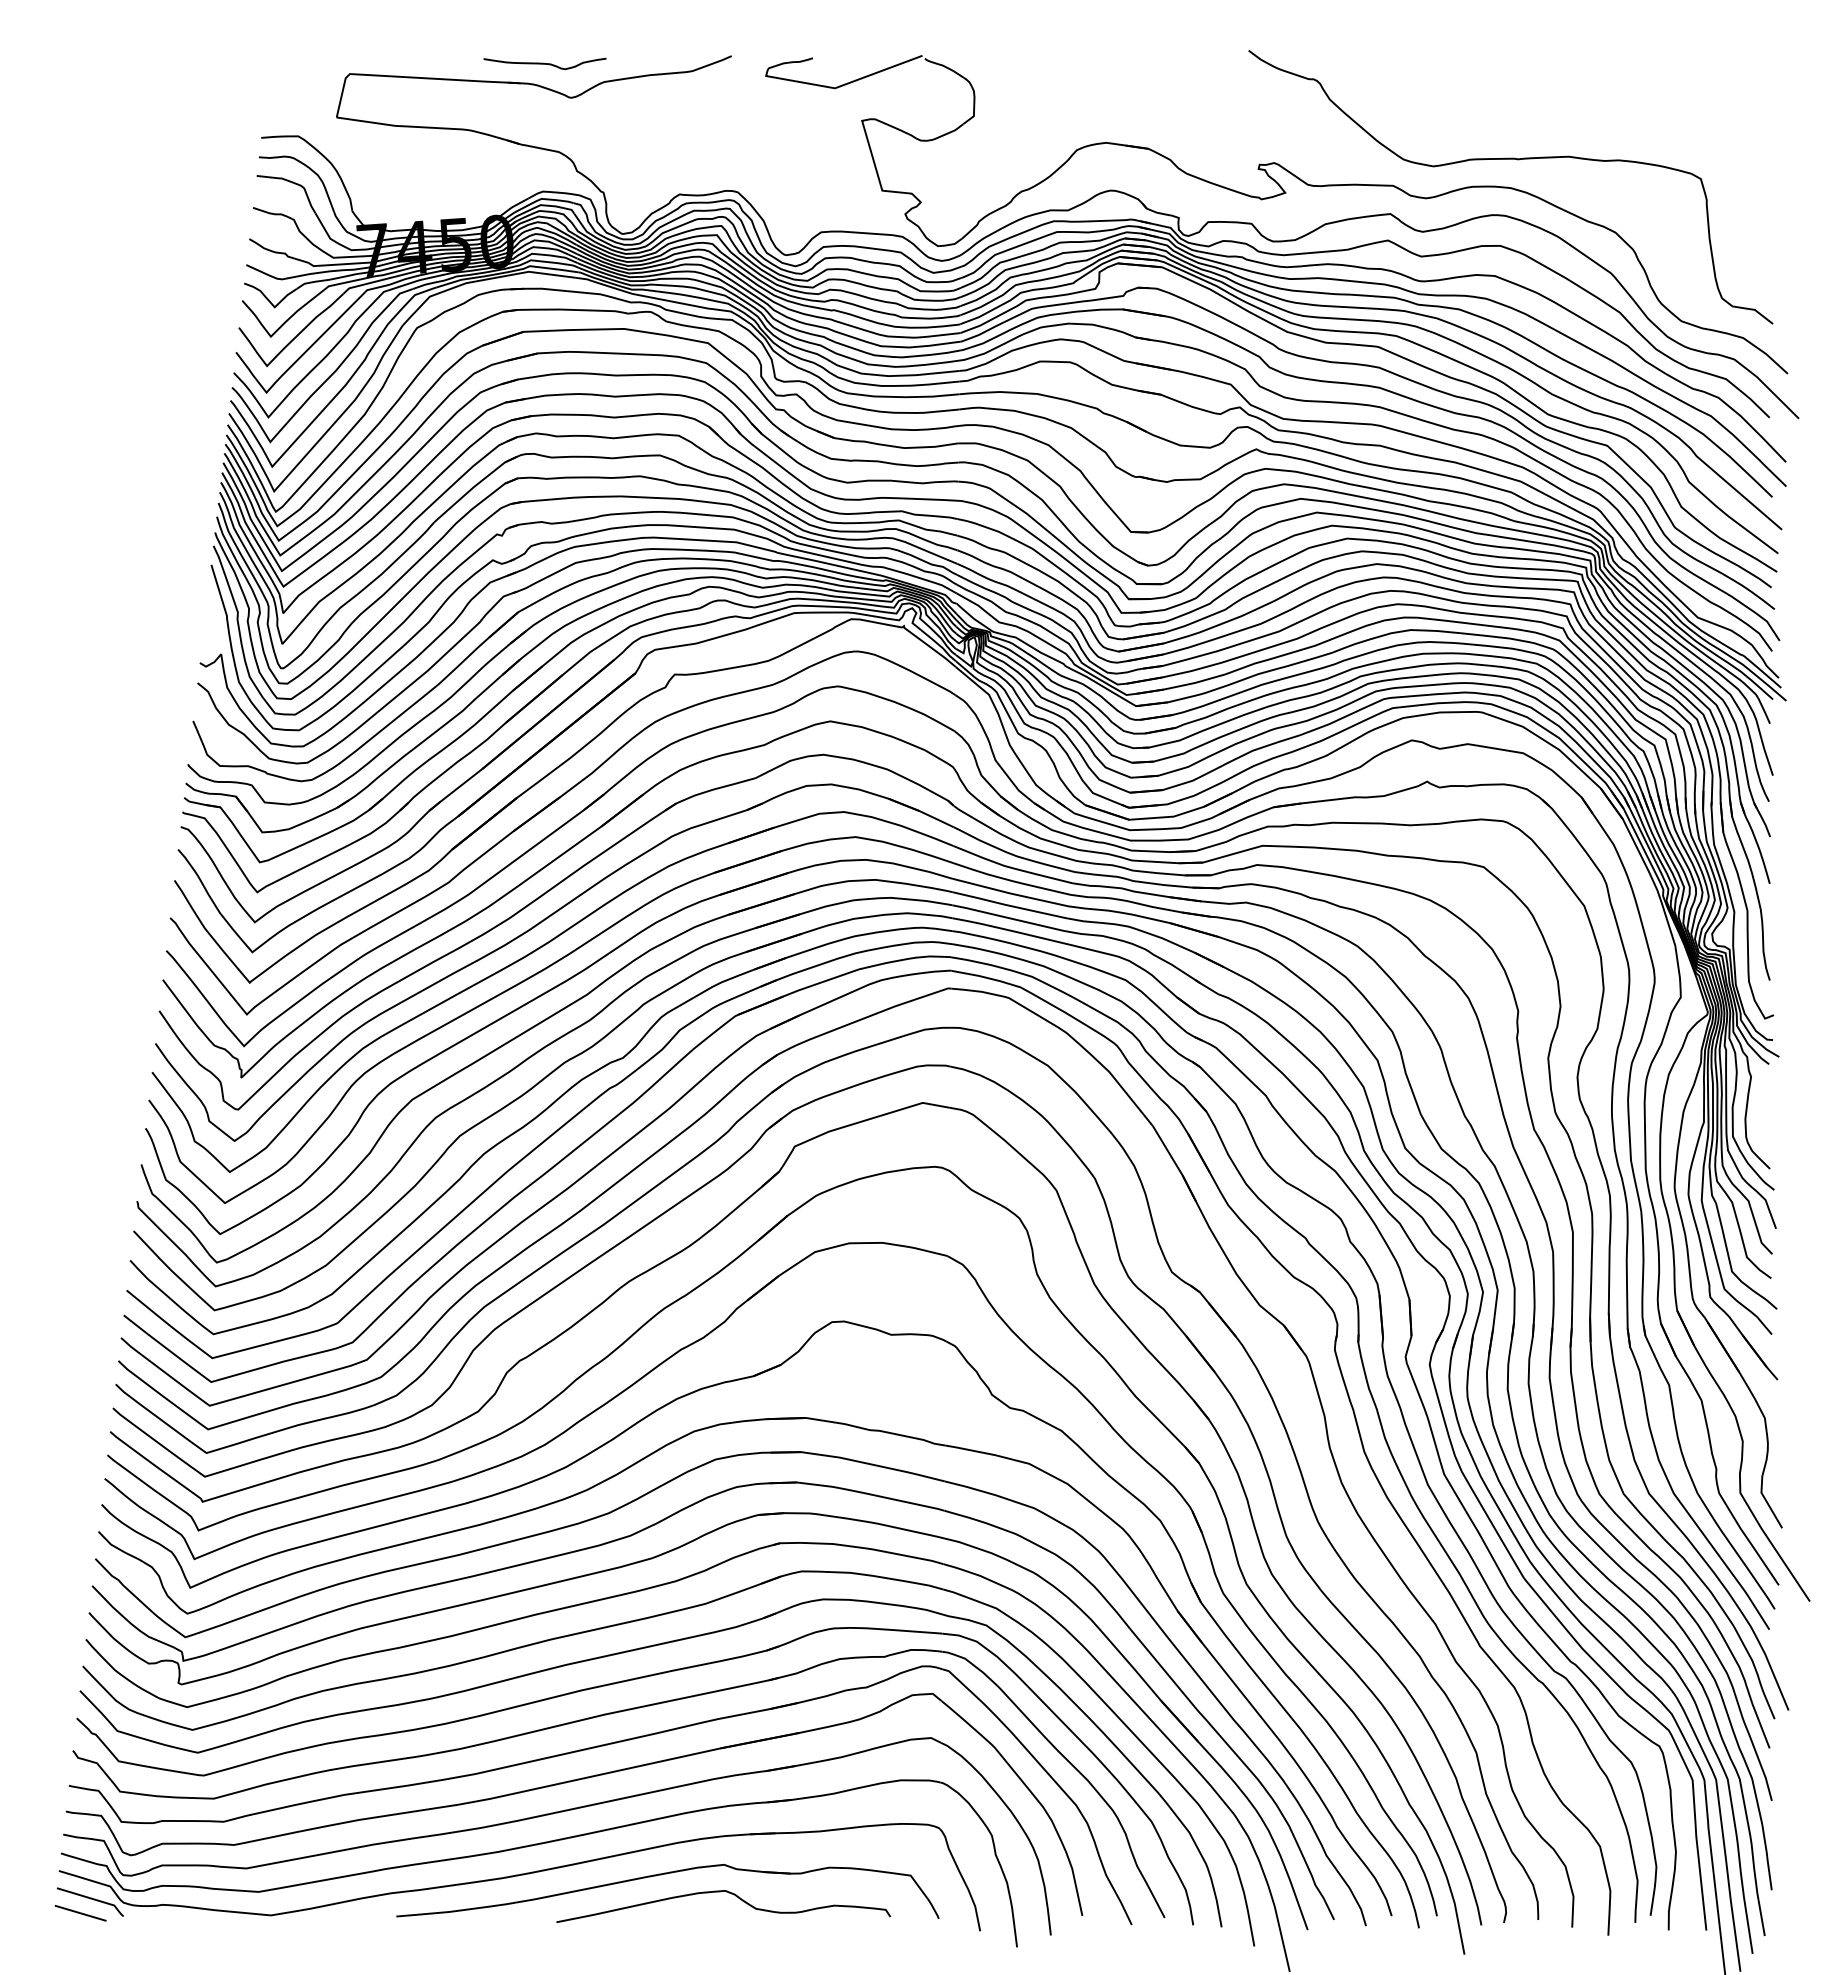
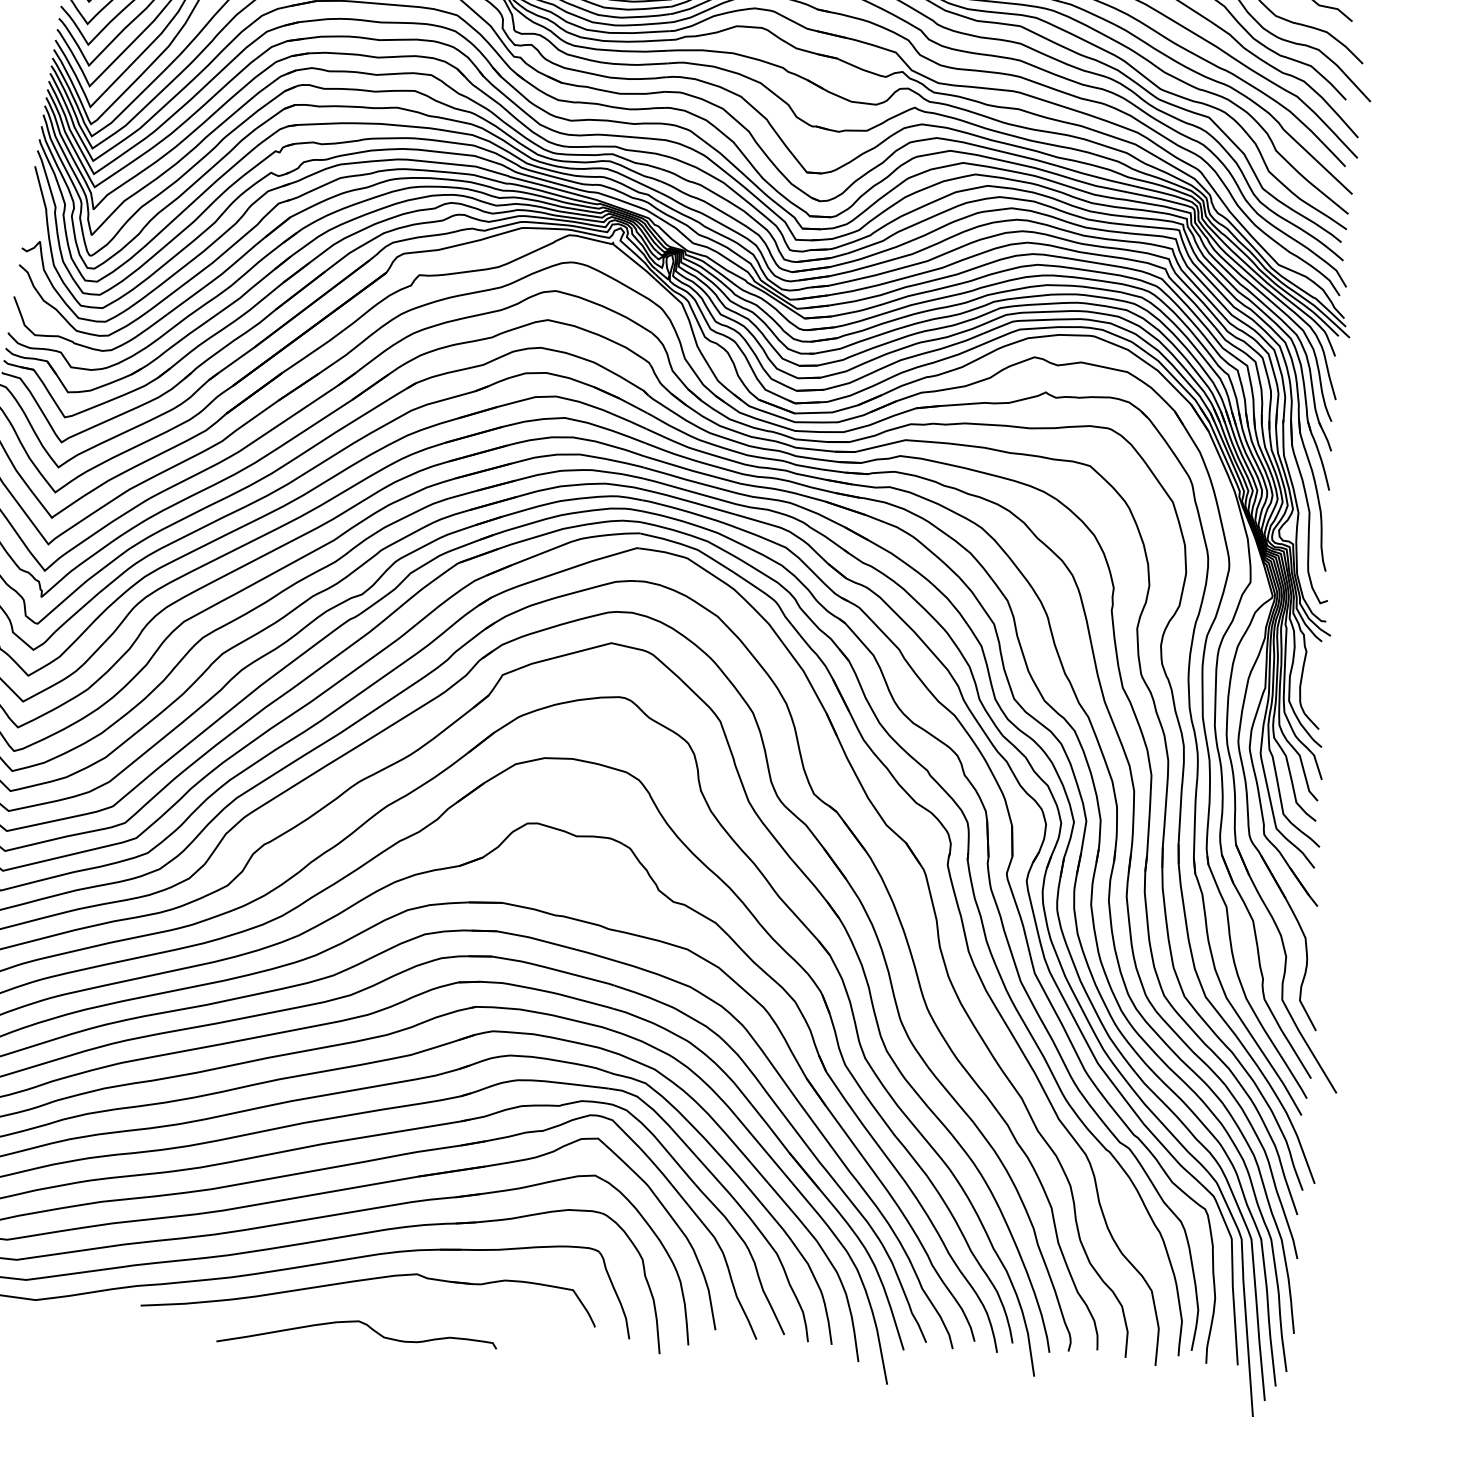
curve: (728, 1893) -> (361, 1323), moved

